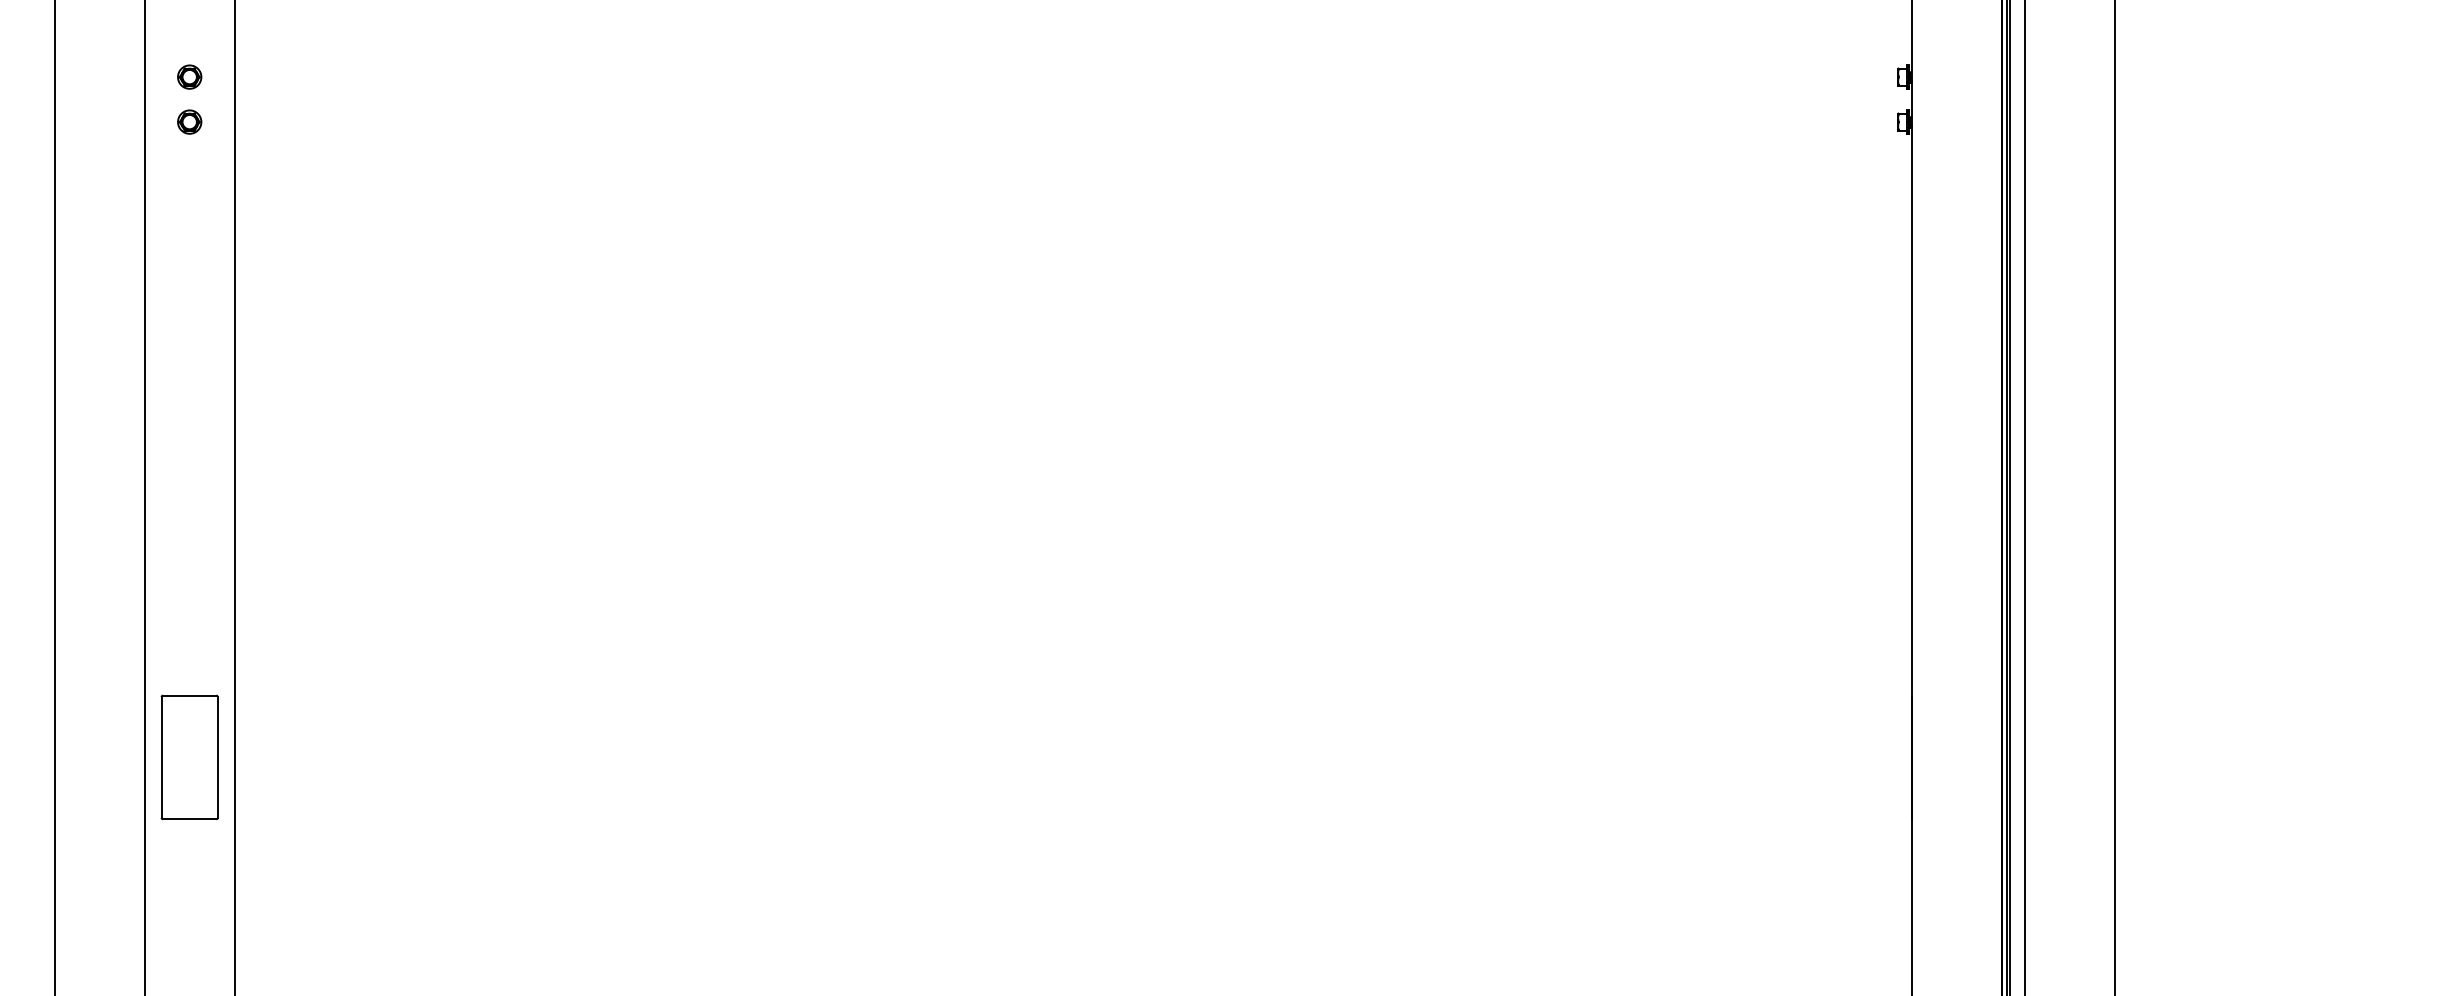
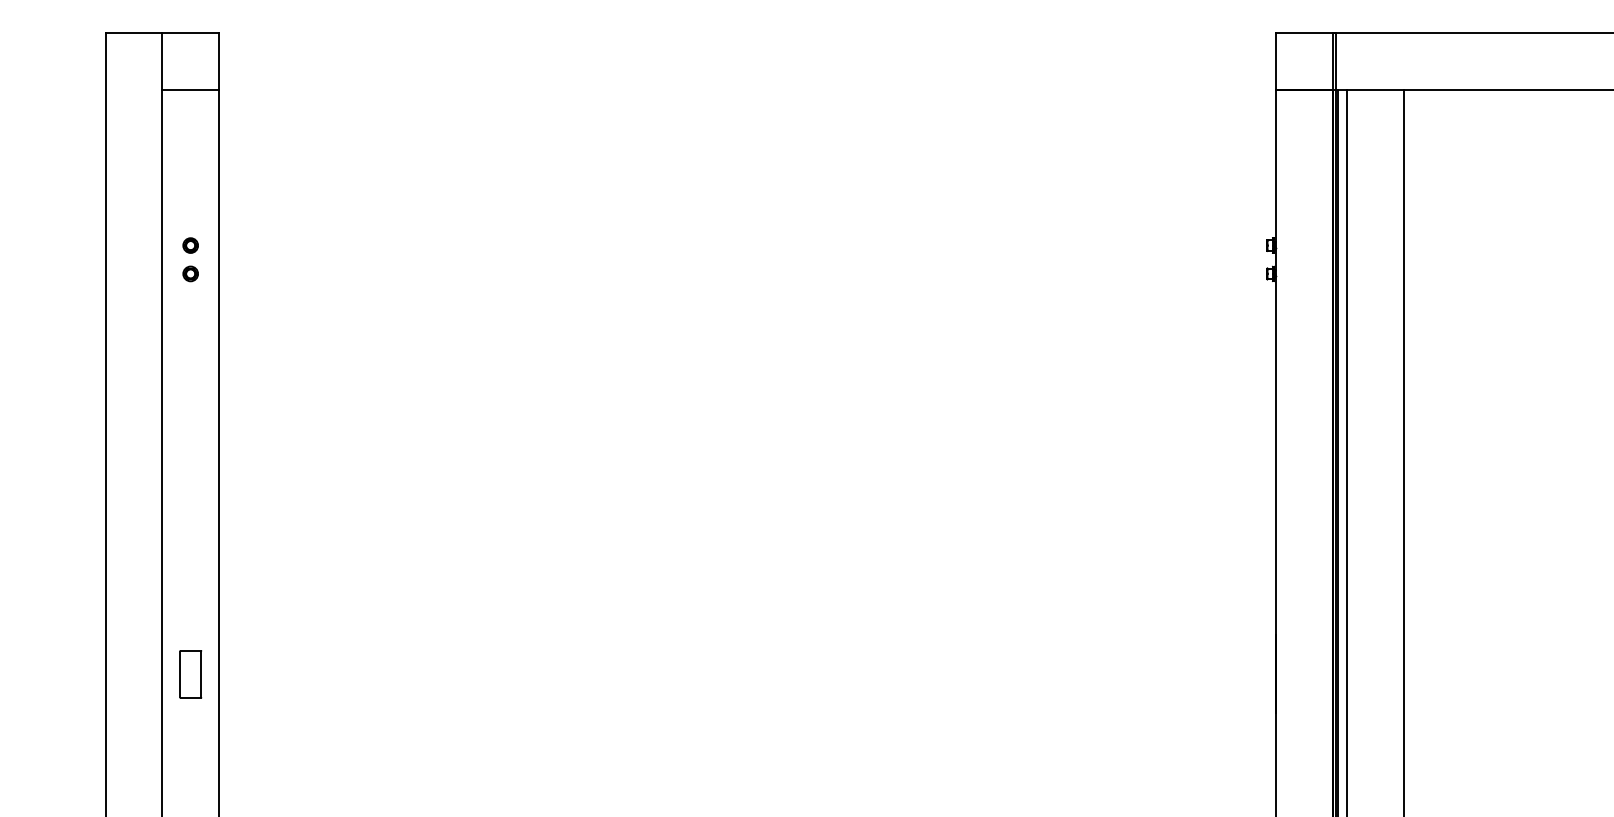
part: (189, 757) -> (190, 674), size x0.6

